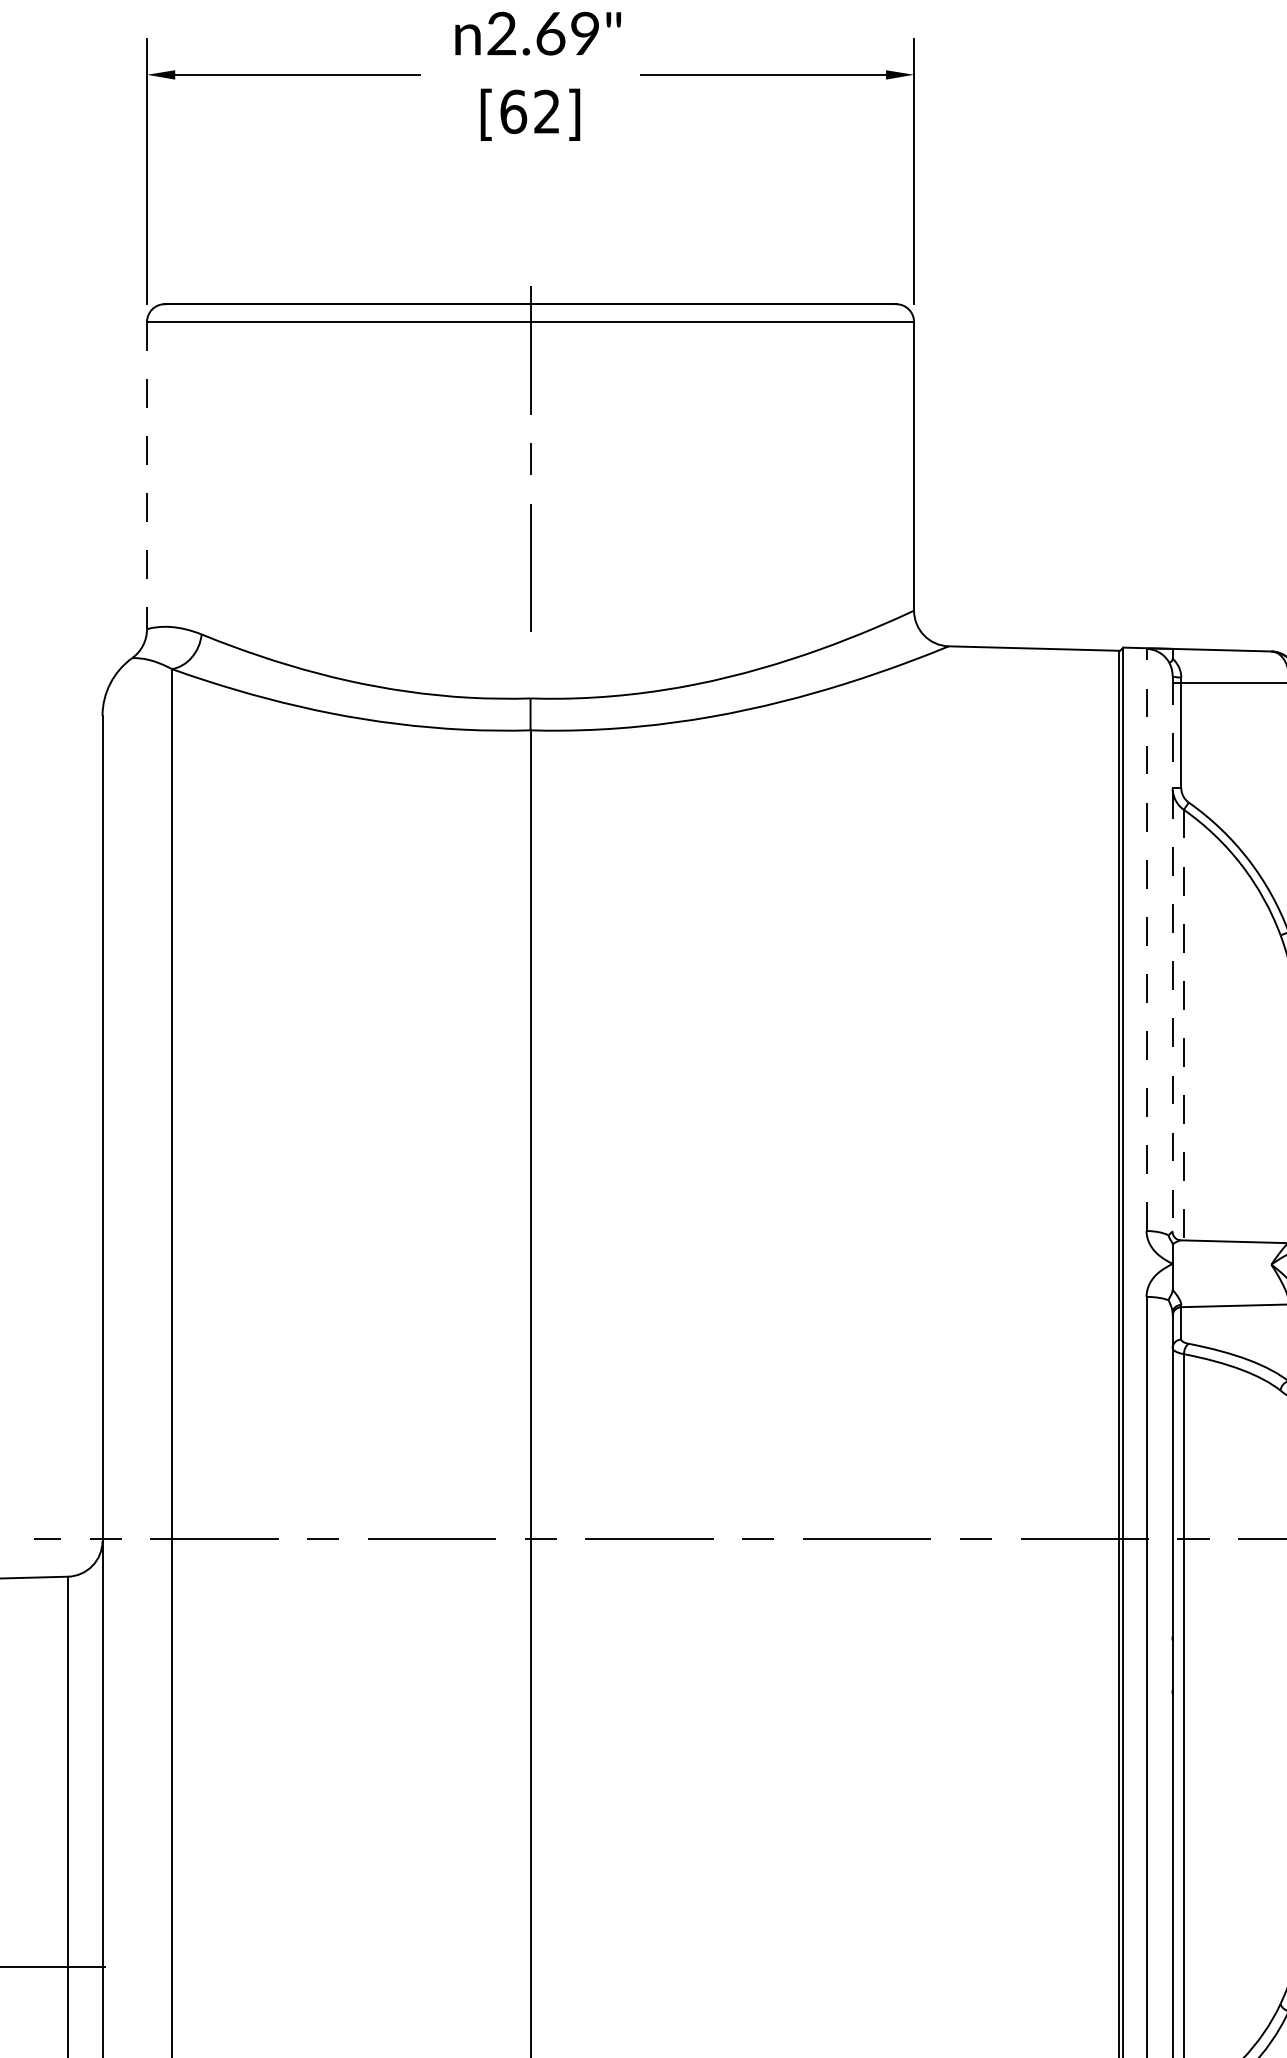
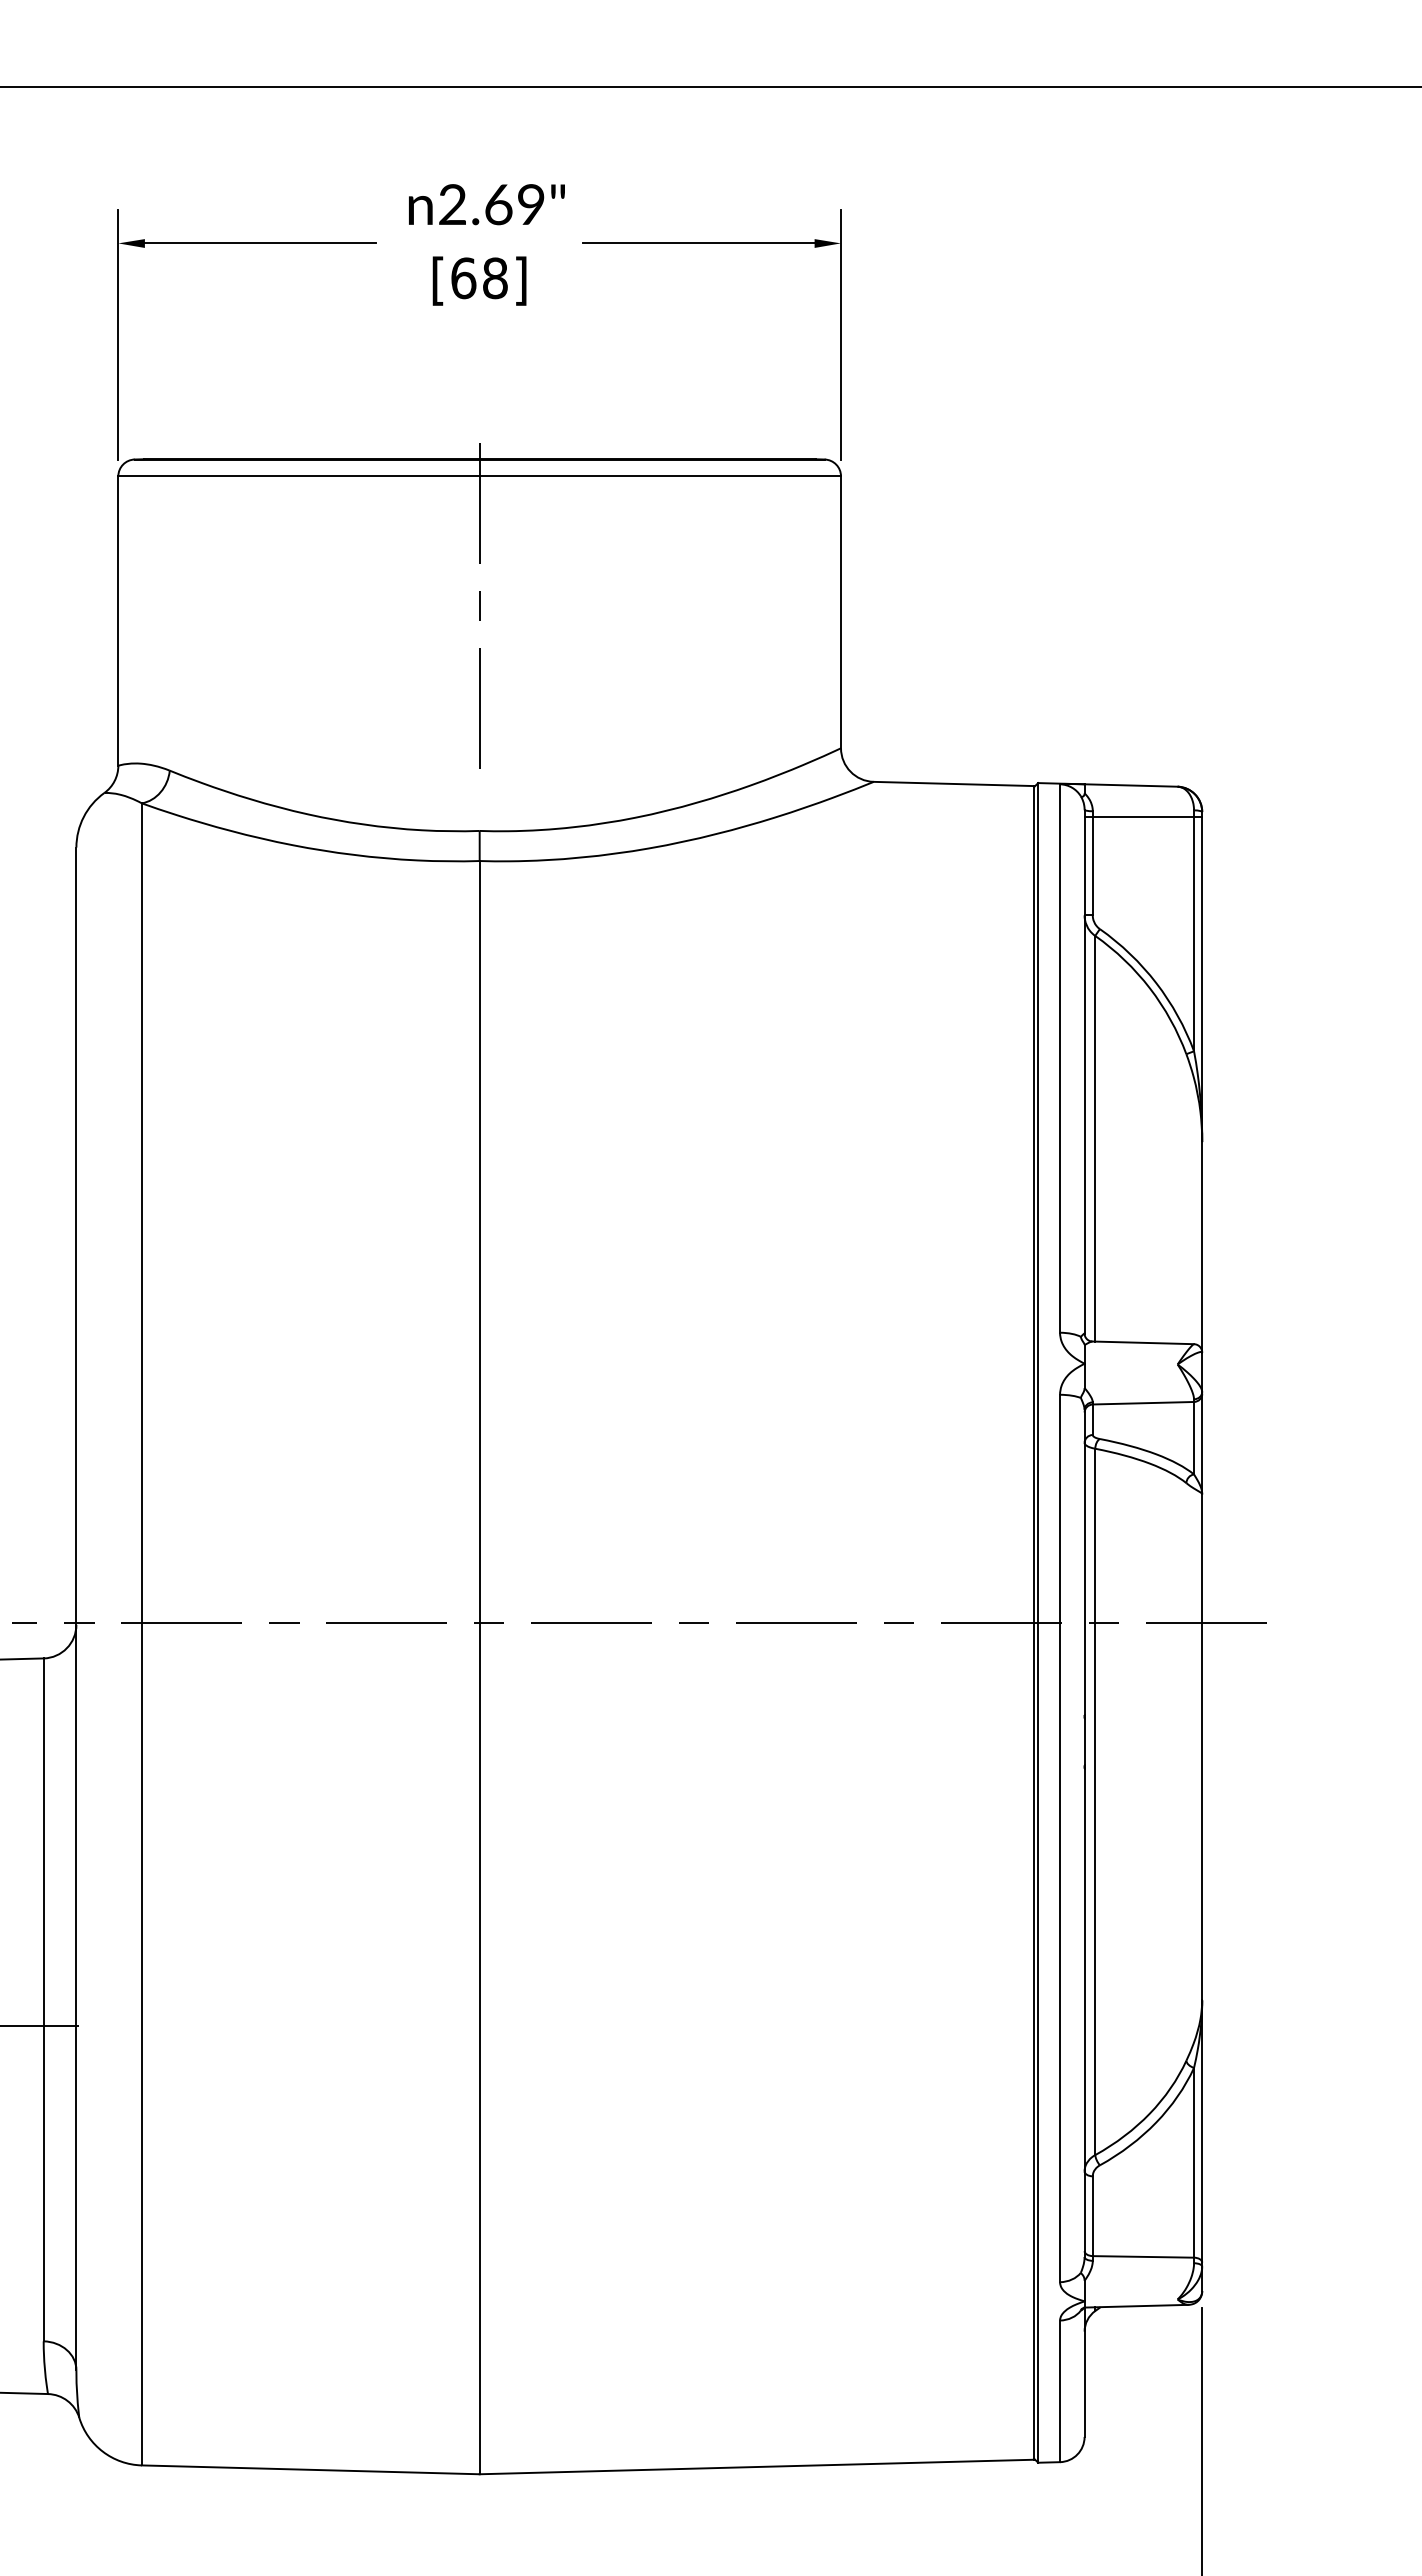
text: (547, 112) -> (495, 278), [62] -> [68]
line: (147, 476) -> (118, 621), dashed -> solid
line: (1147, 939) -> (1060, 1058), dashed -> solid
line: (1172, 953) -> (1084, 1071), dashed -> solid
line: (1184, 1024) -> (1095, 1138), dashed -> solid

